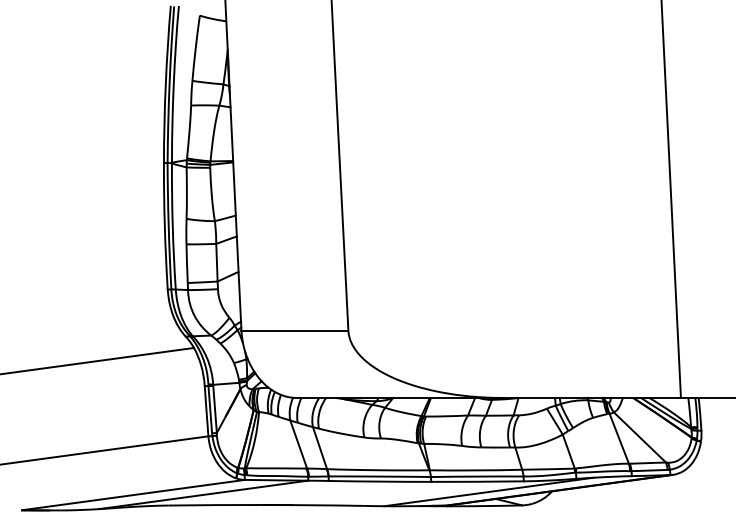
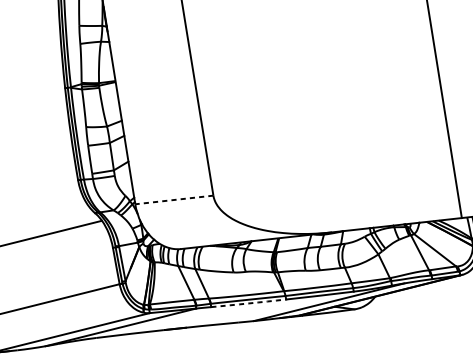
line: (294, 330) -> (174, 199), solid -> dashed
arc: (380, 481) -> (249, 303), solid -> dashed

